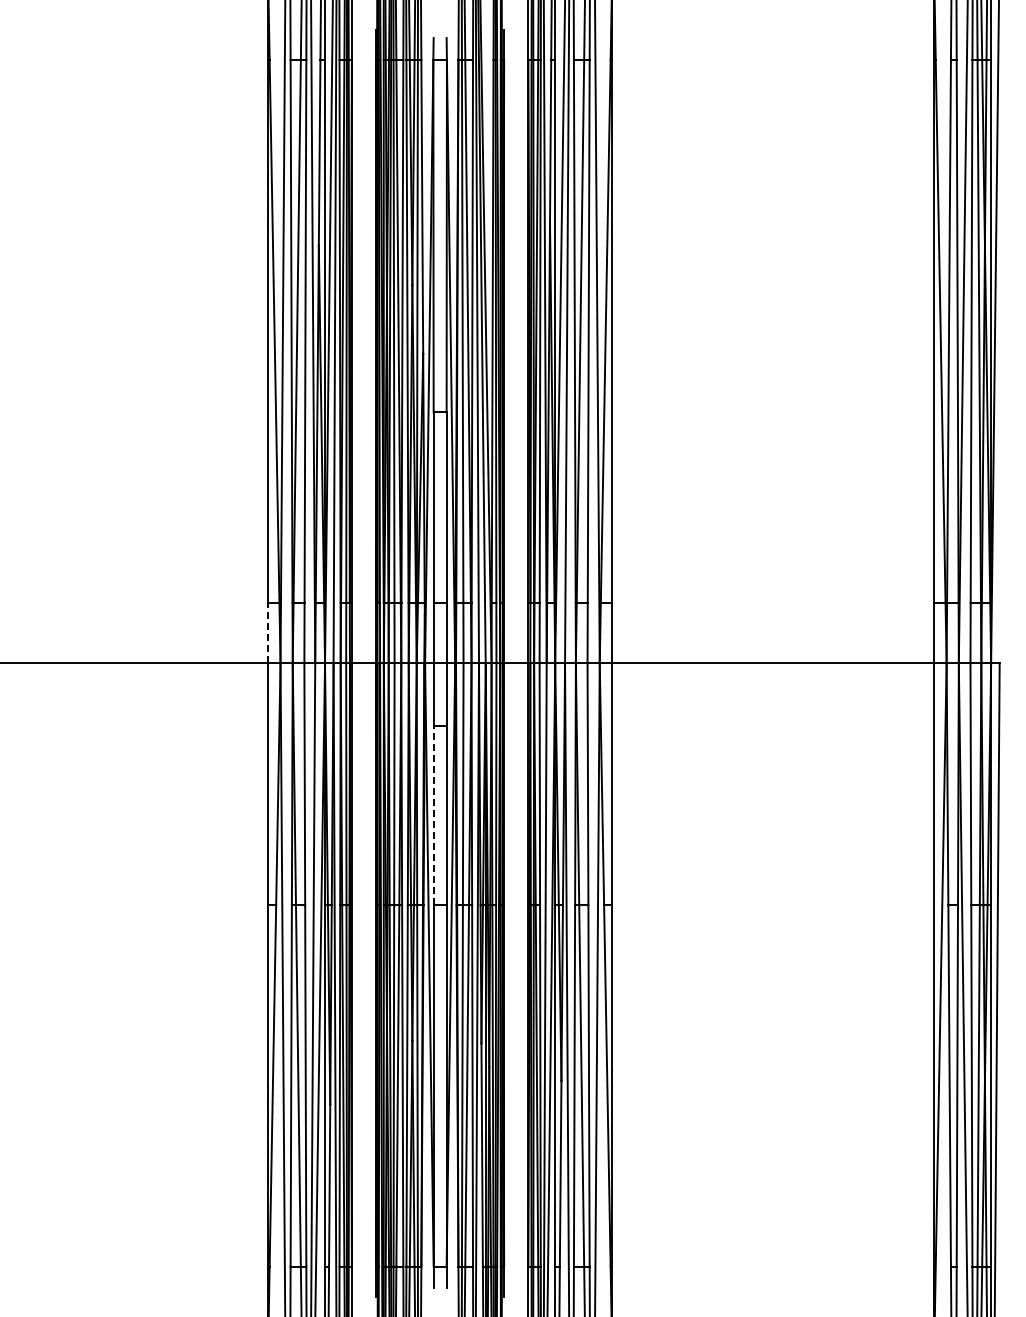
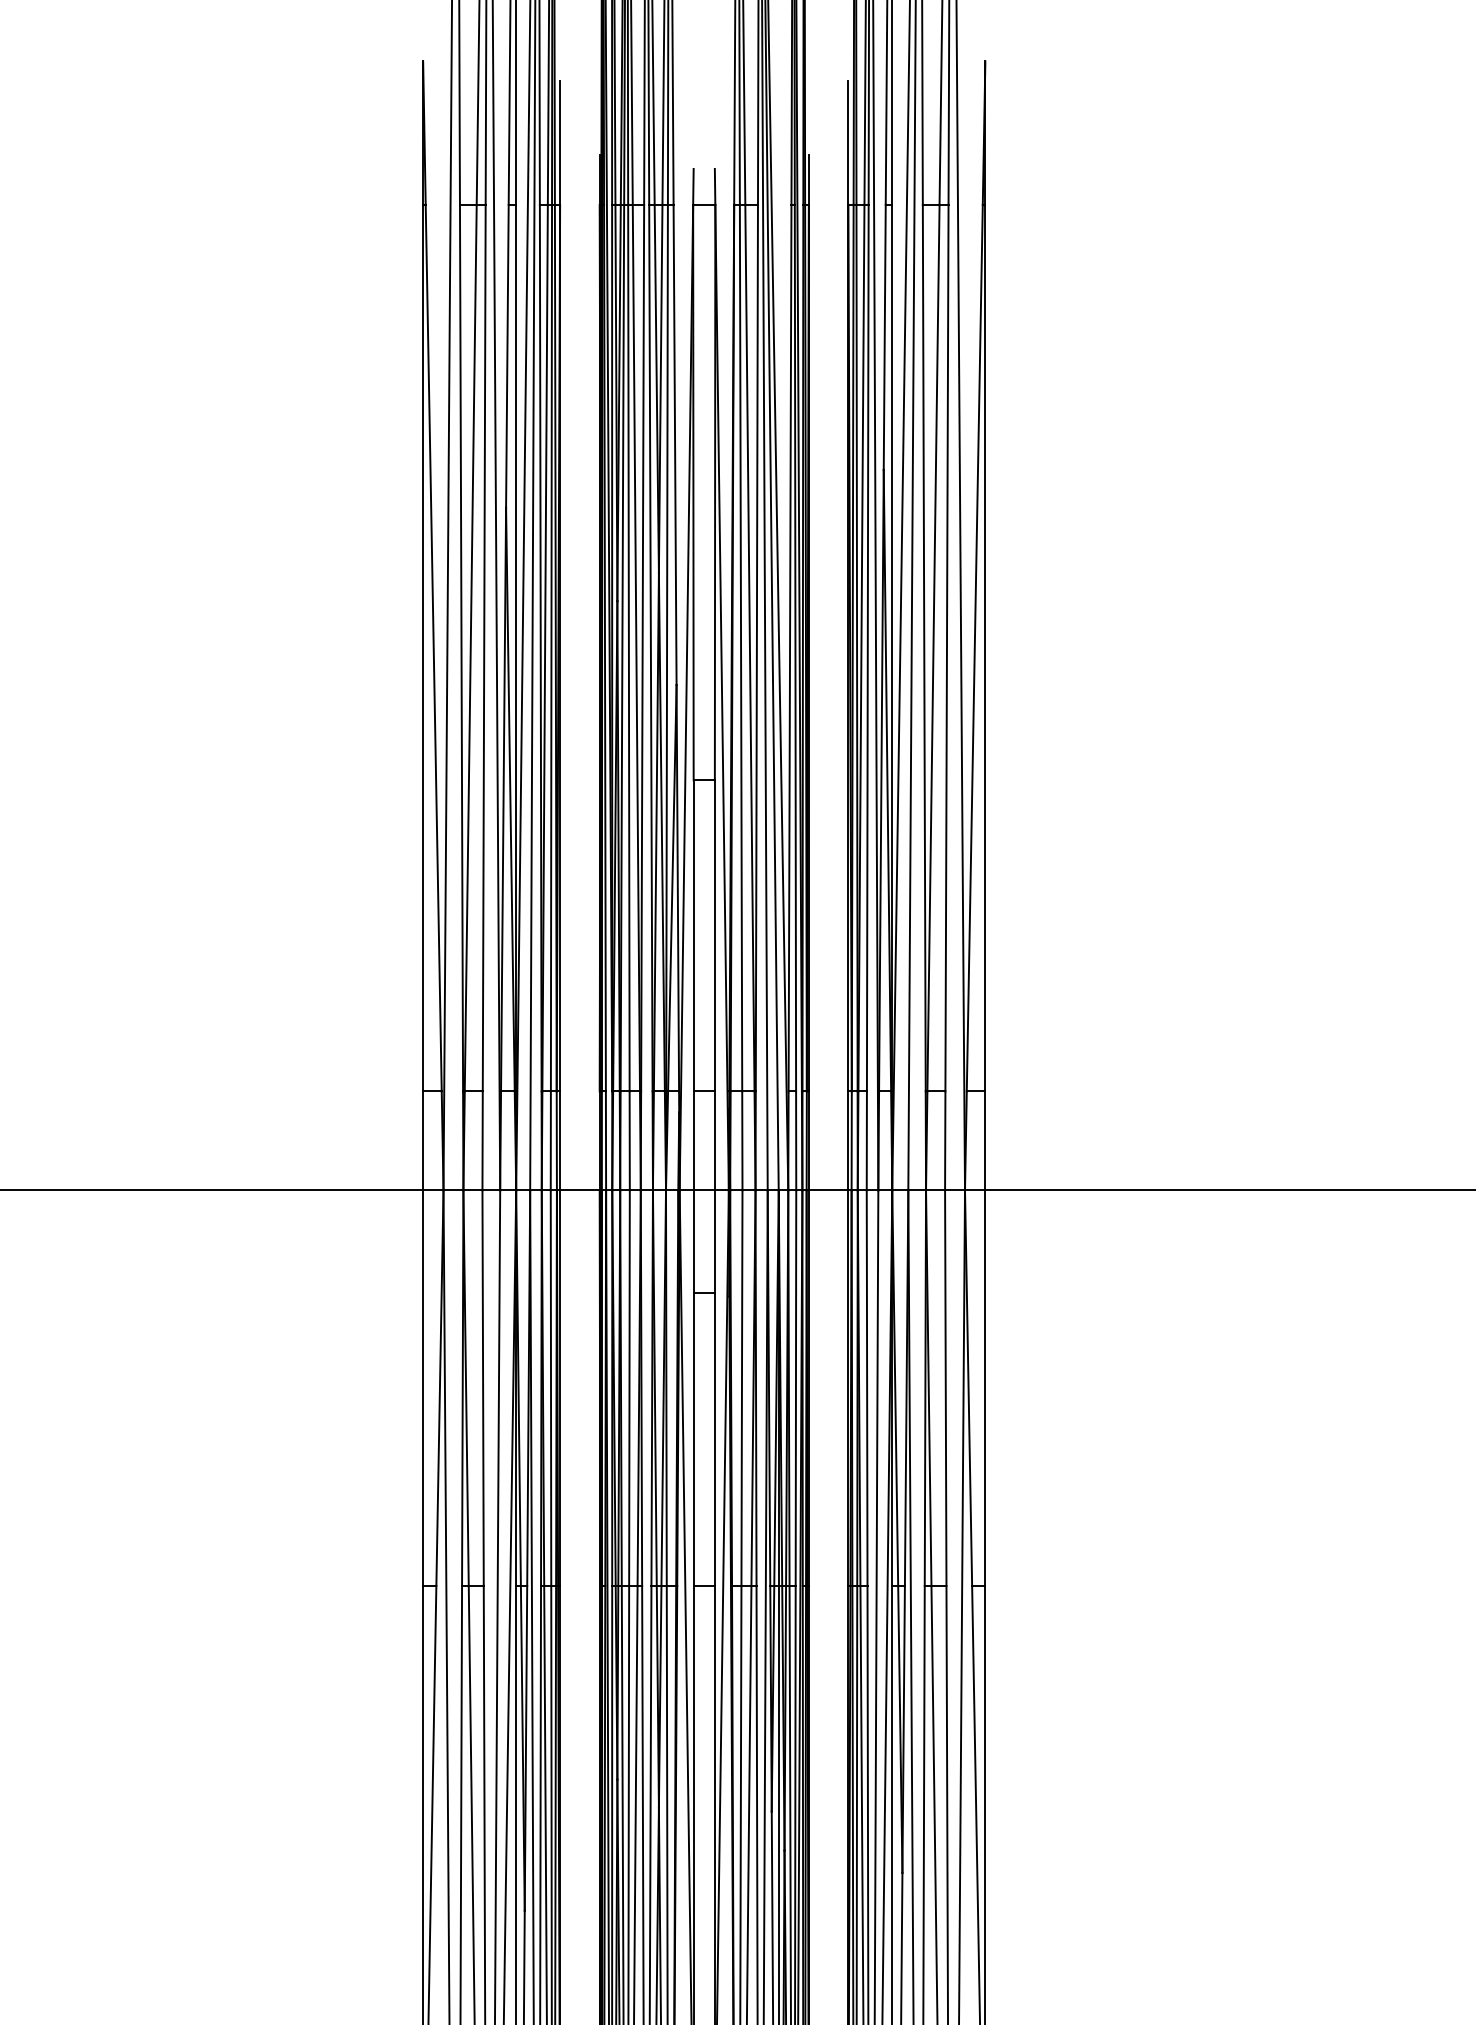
line: (268, 632) -> (423, 1140), dashed -> solid
line: (433, 815) -> (693, 1439), dashed -> solid

